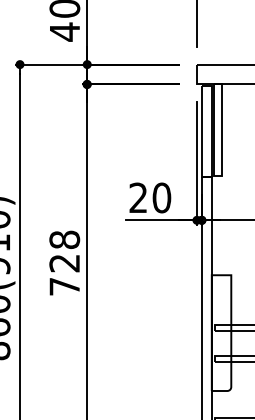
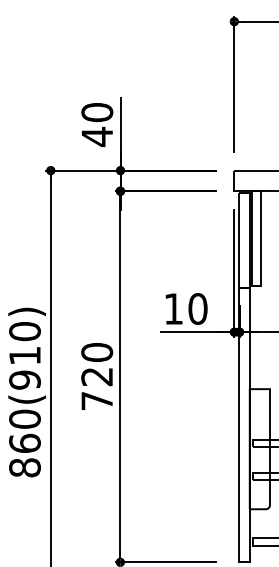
text: (138, 197) -> (173, 308), 20 -> 10
text: (64, 239) -> (96, 352), 728 -> 720

